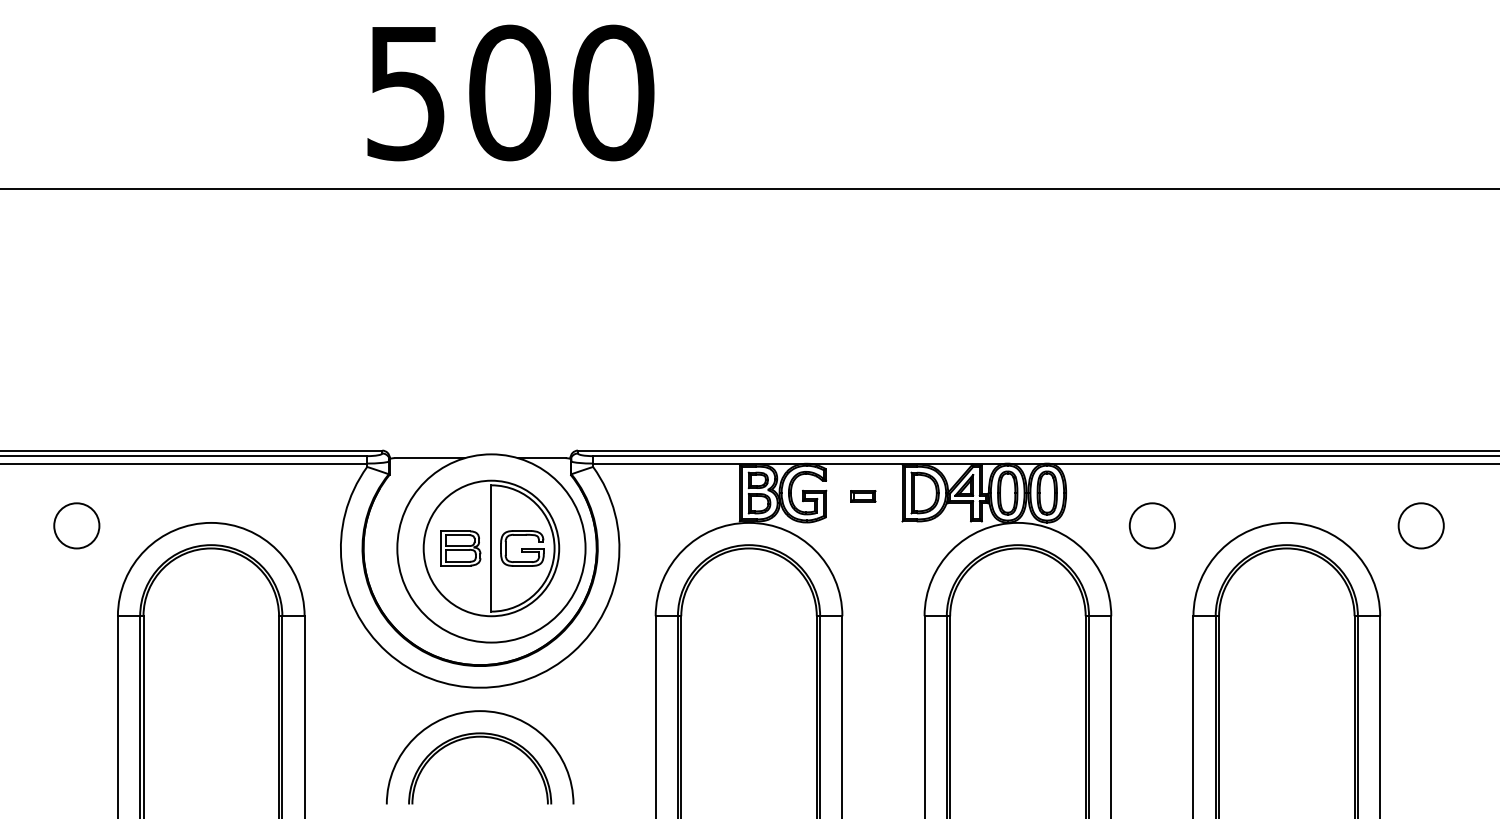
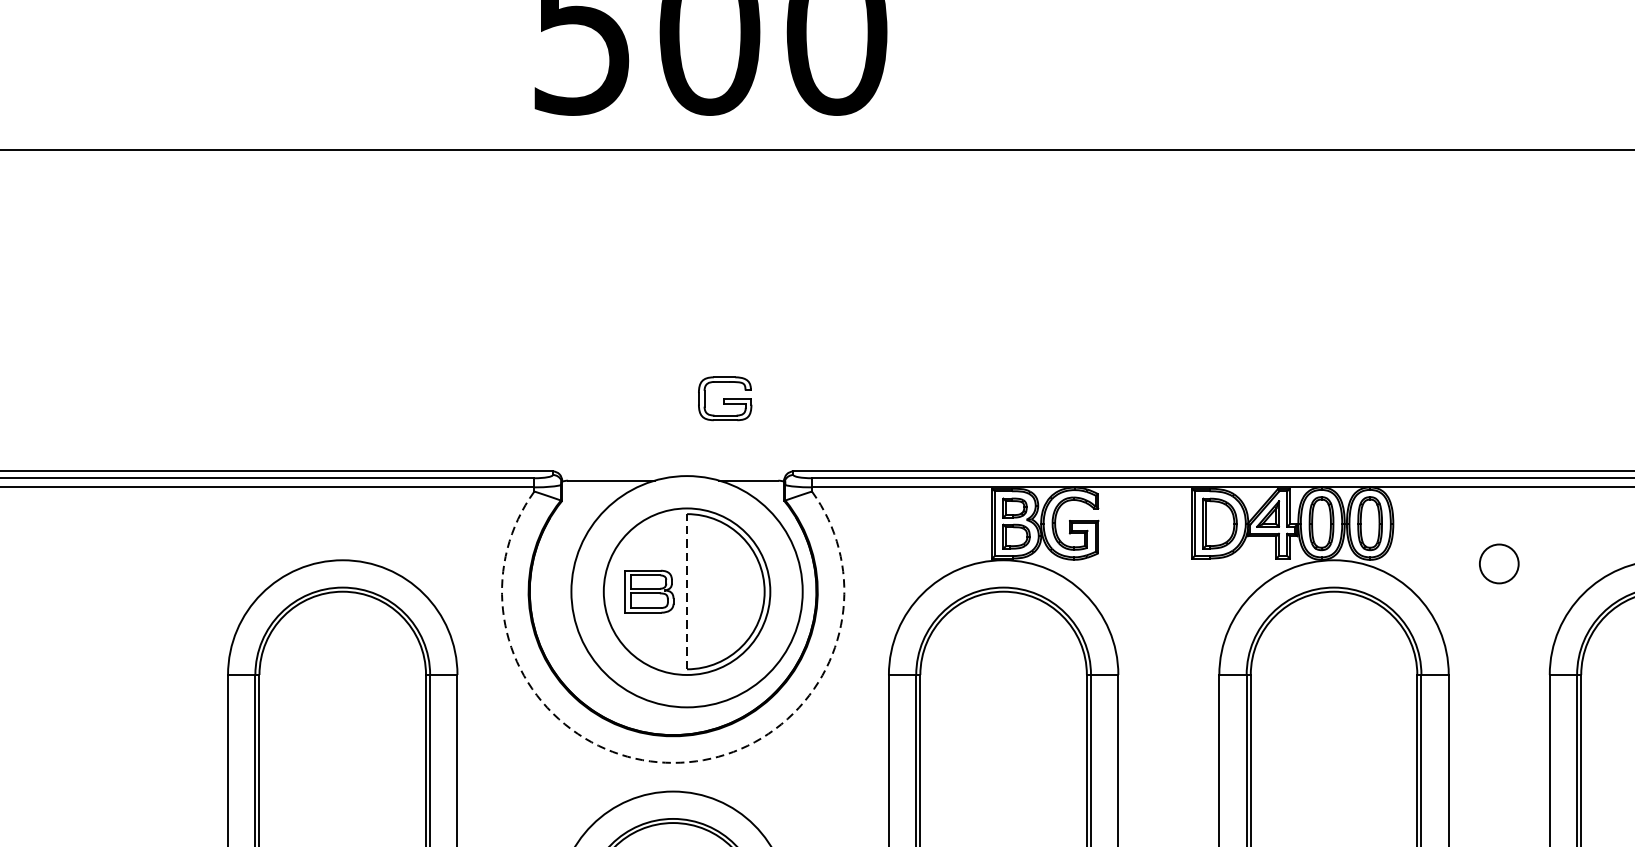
part: (863, 496) -> (1144, 527), removed
circle: (76, 525) -> (177, 563), removed
circle: (1151, 525) -> (1498, 563), size x0.7
line: (491, 547) -> (687, 590), solid -> dashed
part: (522, 548) -> (725, 398), moved
arc: (480, 687) -> (673, 762), solid -> dashed

